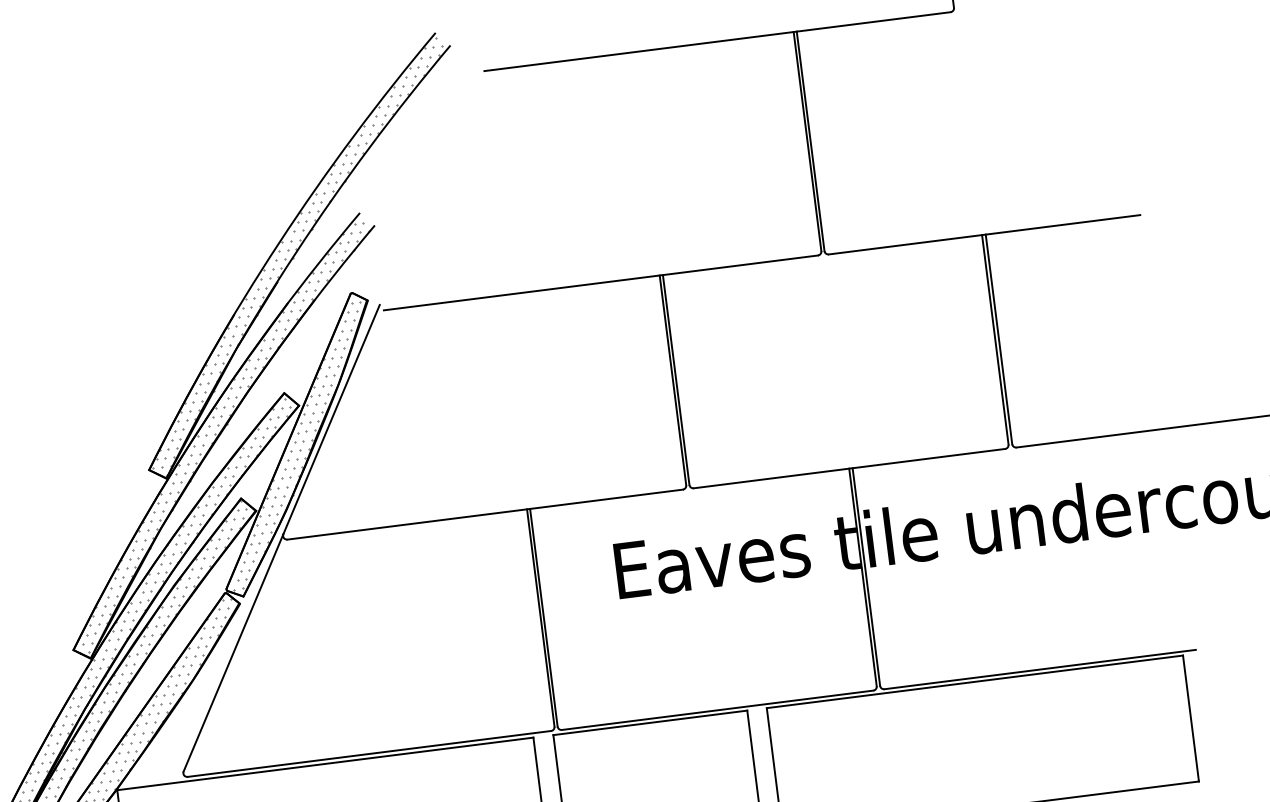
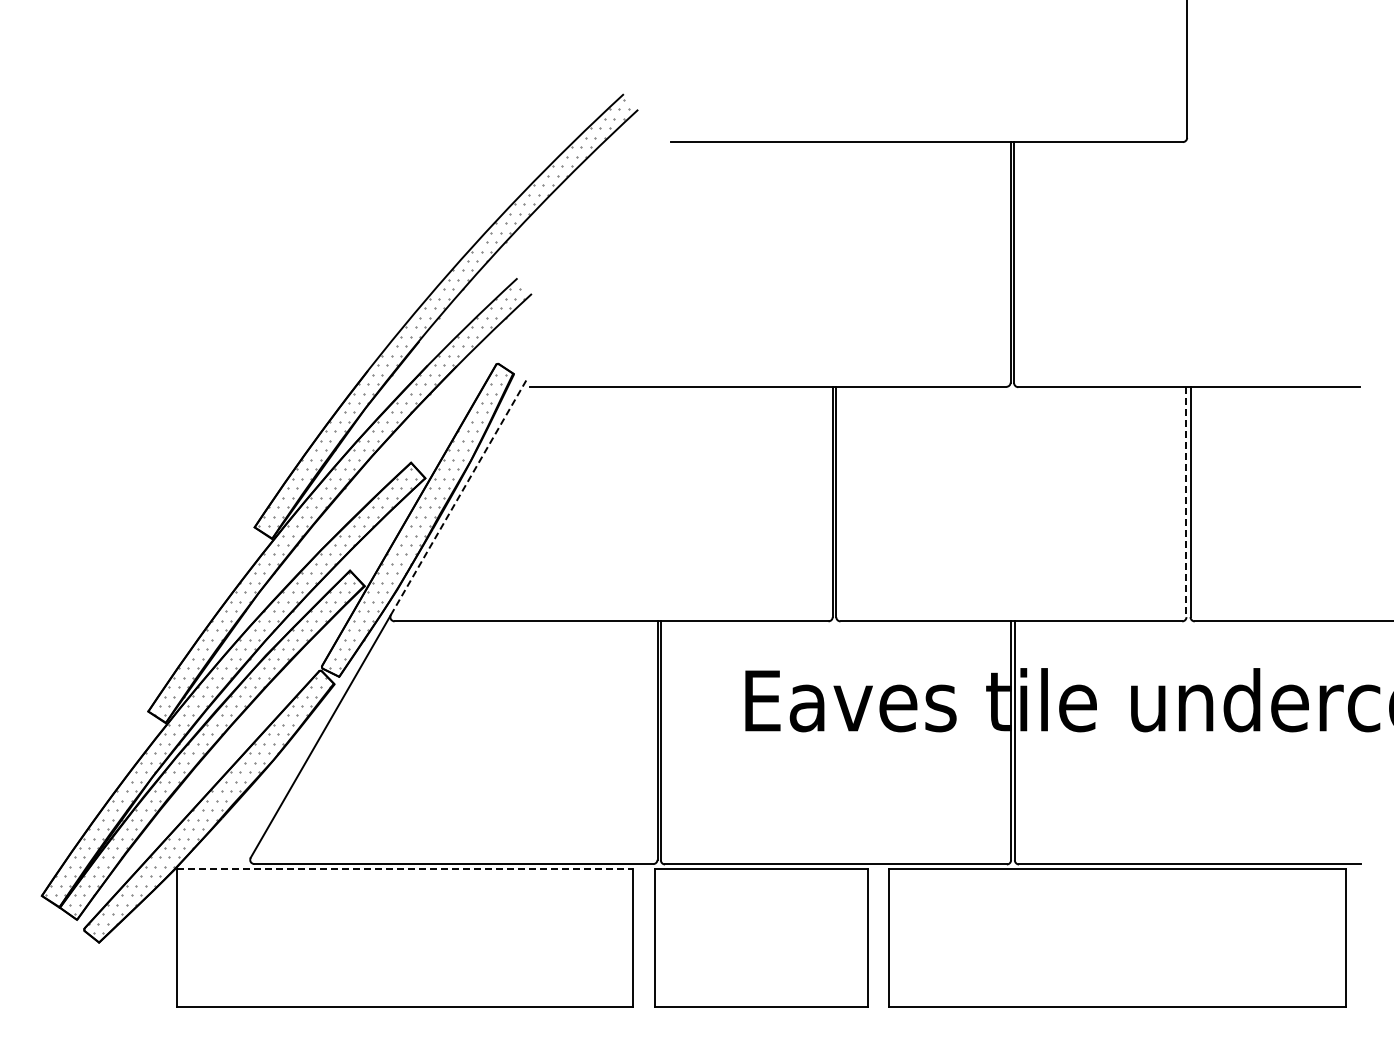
line: (995, 340) -> (1186, 502), solid -> dashed
line: (331, 420) -> (458, 498), solid -> dashed
line: (325, 763) -> (405, 868), solid -> dashed

